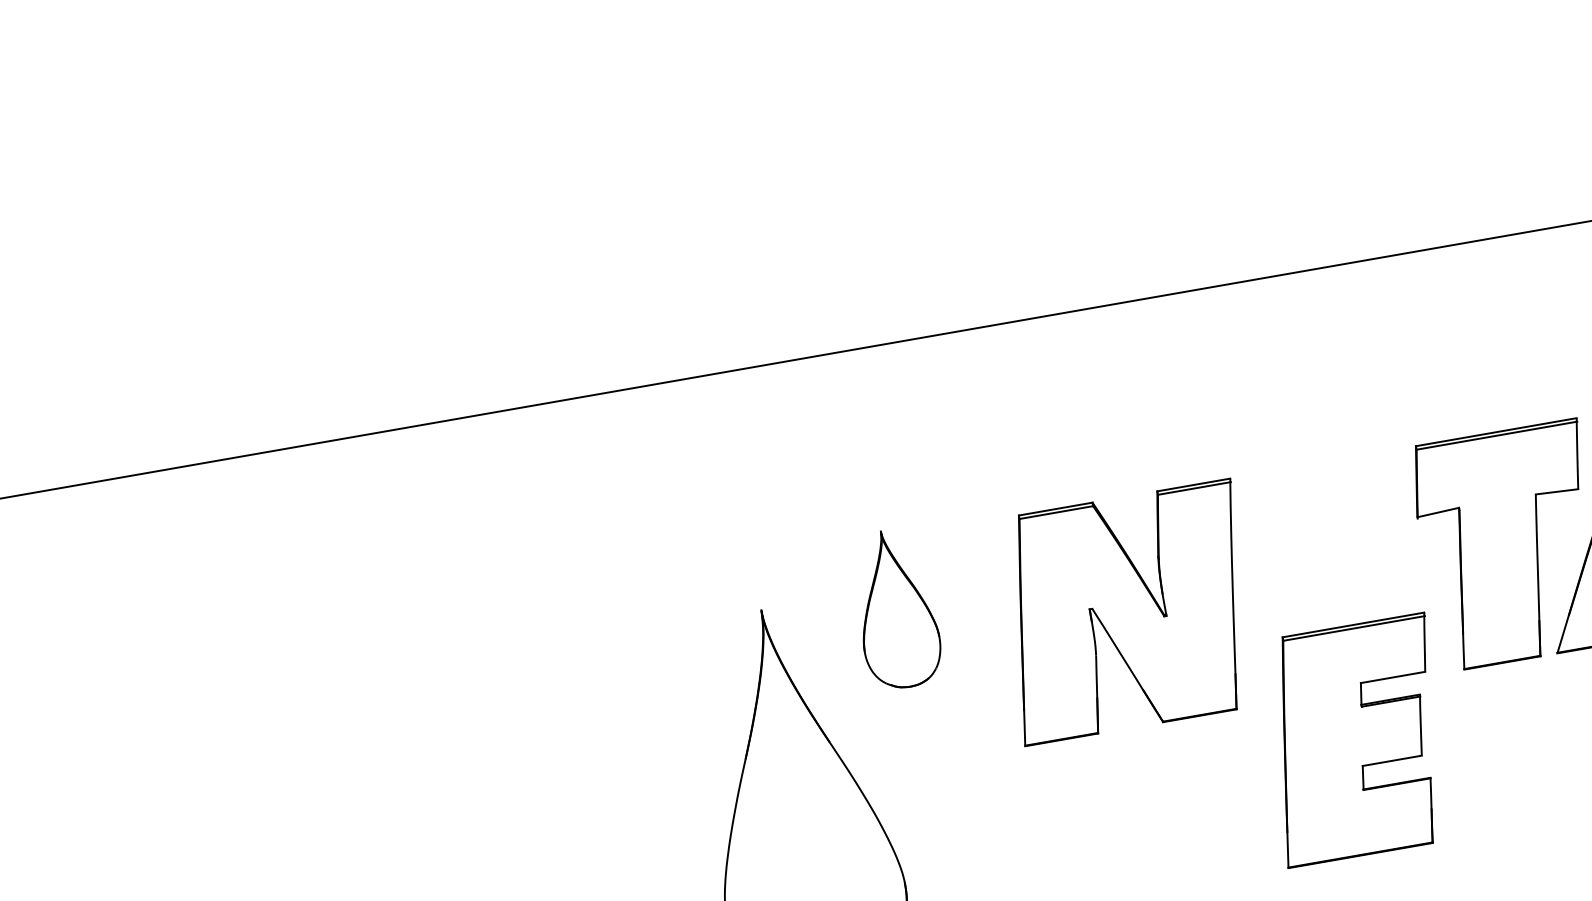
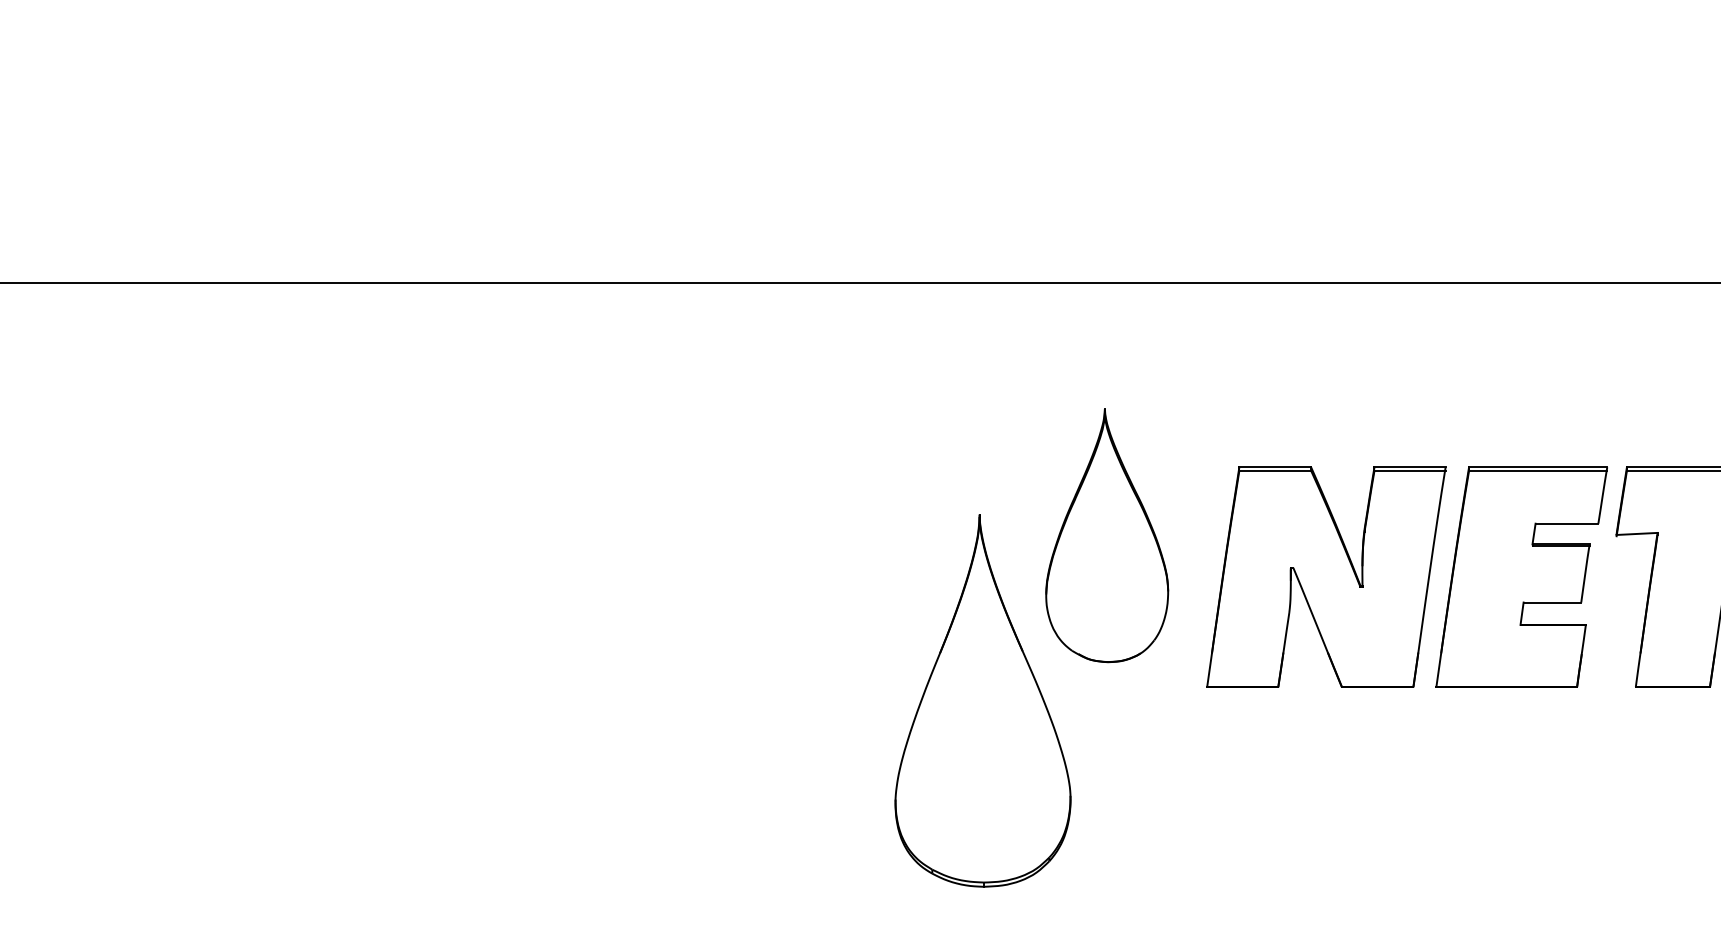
part: (896, 608) -> (1107, 535), size x1.67
part: (1355, 739) -> (1521, 576), moved

